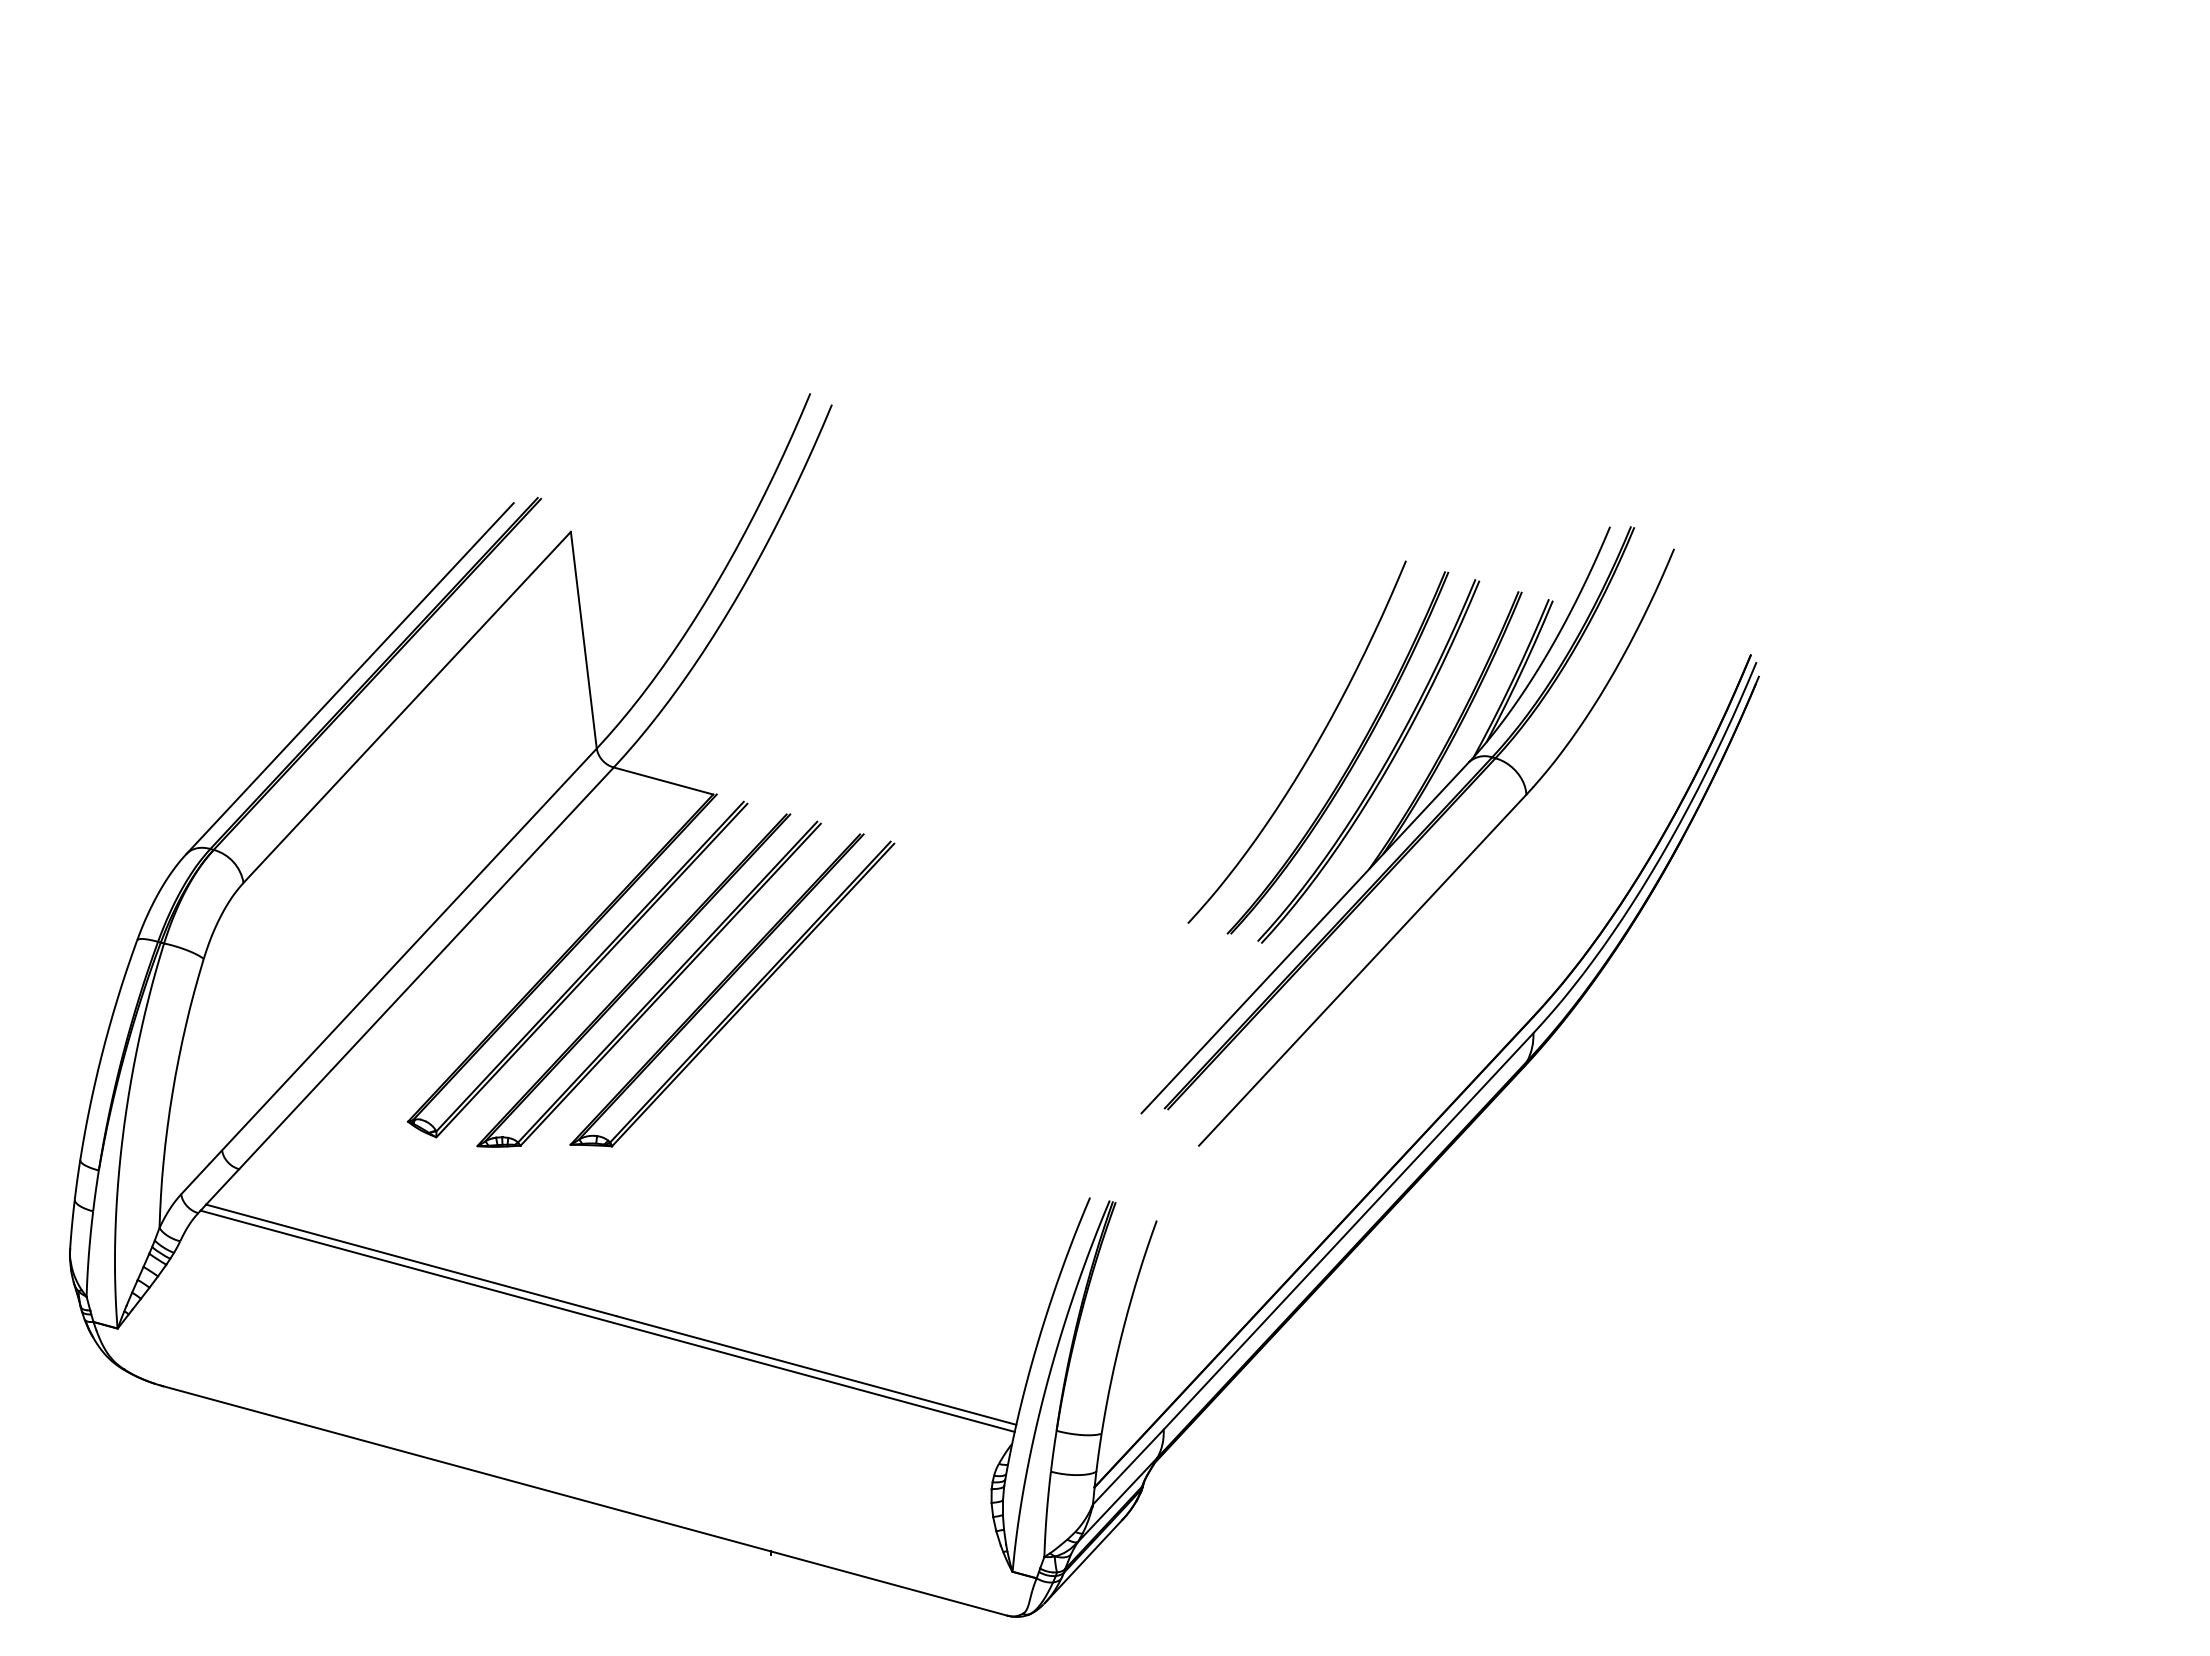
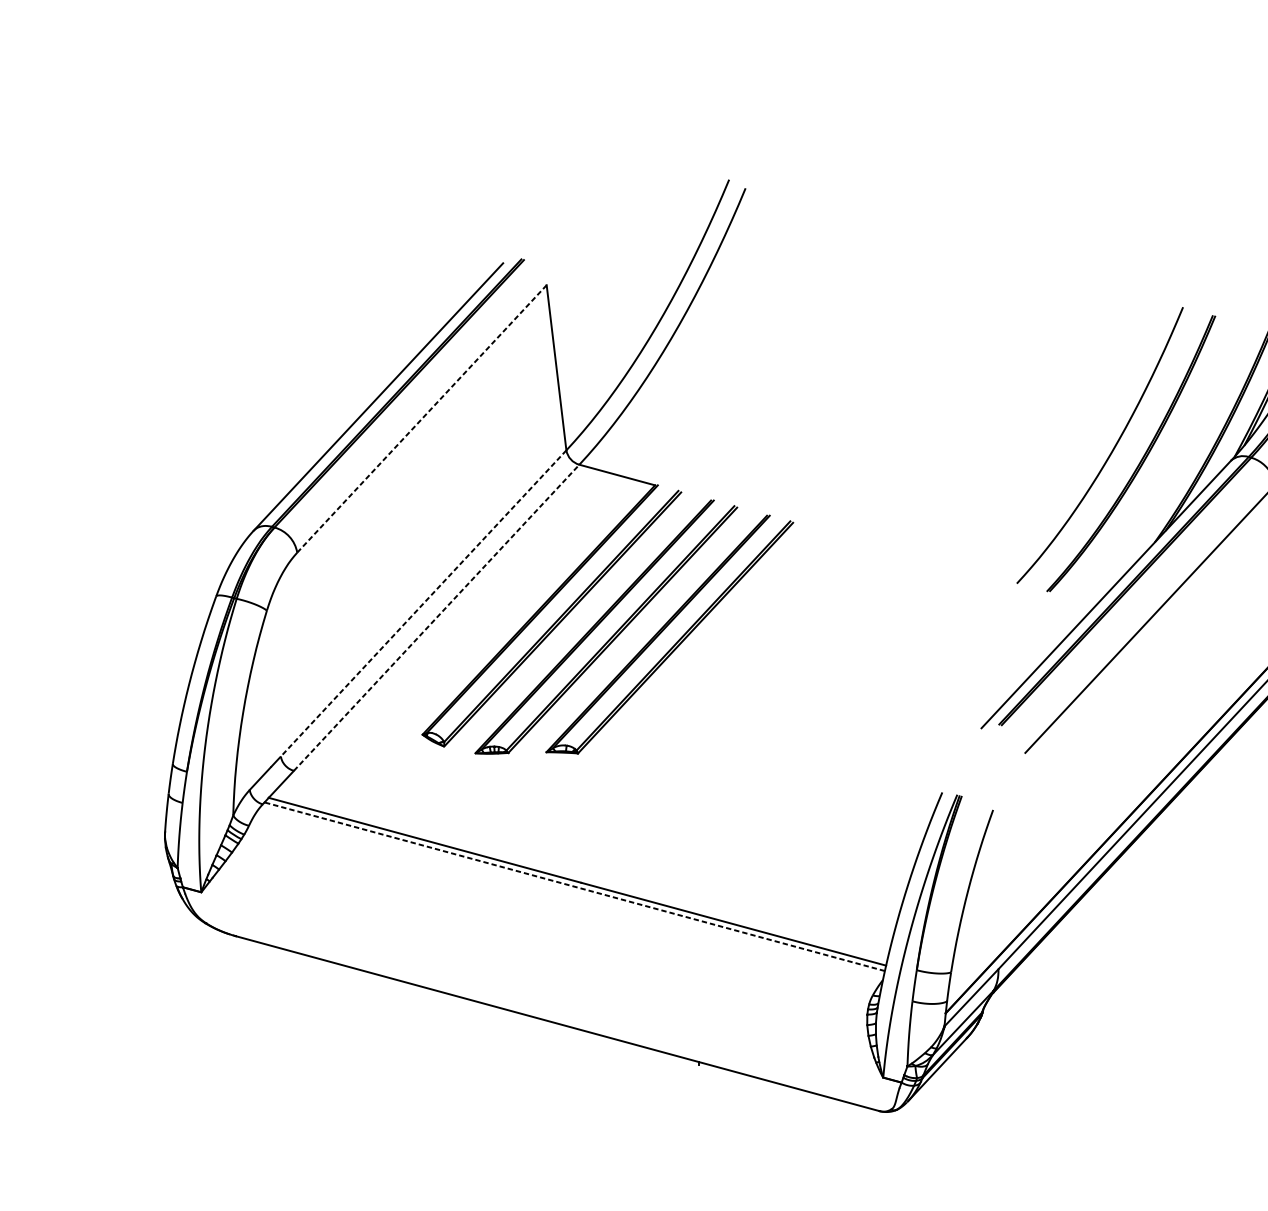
line: (407, 707) -> (422, 419), solid -> dashed
part: (1381, 768) -> (1164, 465), removed
line: (409, 949) -> (423, 603), solid -> dashed
line: (426, 968) -> (436, 617), solid -> dashed
line: (607, 1321) -> (574, 886), solid -> dashed

